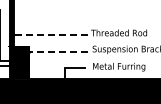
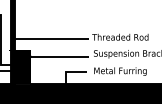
line: (50, 35) -> (51, 39), dashed -> solid
line: (58, 52) -> (59, 56), dashed -> solid

